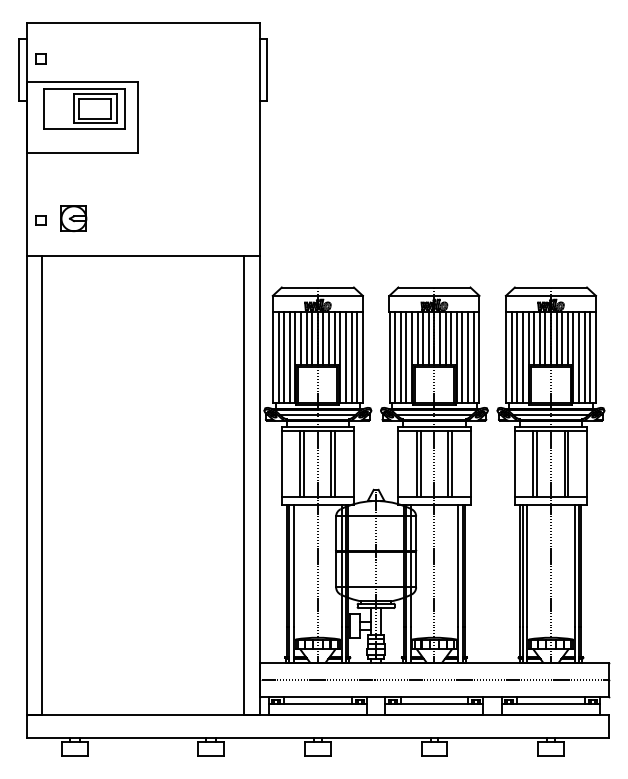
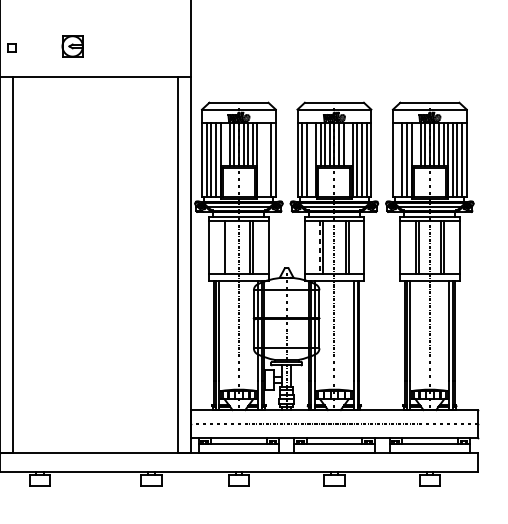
part: (73, 218) -> (72, 46), moved
line: (301, 337) -> (225, 143), removed
line: (451, 337) -> (348, 143), removed
line: (534, 337) -> (416, 143), removed
line: (345, 357) -> (261, 160), removed
line: (351, 357) -> (266, 160), removed
line: (406, 357) -> (311, 160), removed
line: (511, 357) -> (397, 160), removed
line: (304, 463) -> (227, 246), removed
line: (416, 463) -> (319, 246), solid -> dashed

